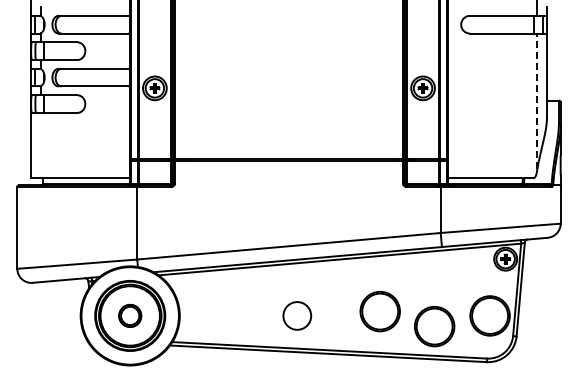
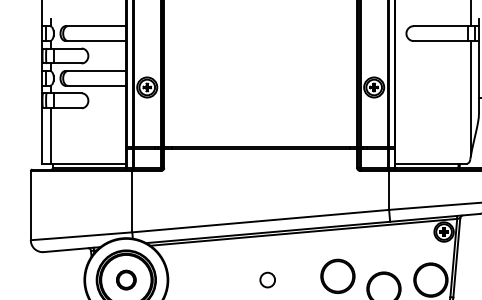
line: (537, 101) -> (471, 98), dashed -> solid
line: (40, 145) -> (50, 135), added
circle: (296, 315) -> (267, 279), size x0.62

